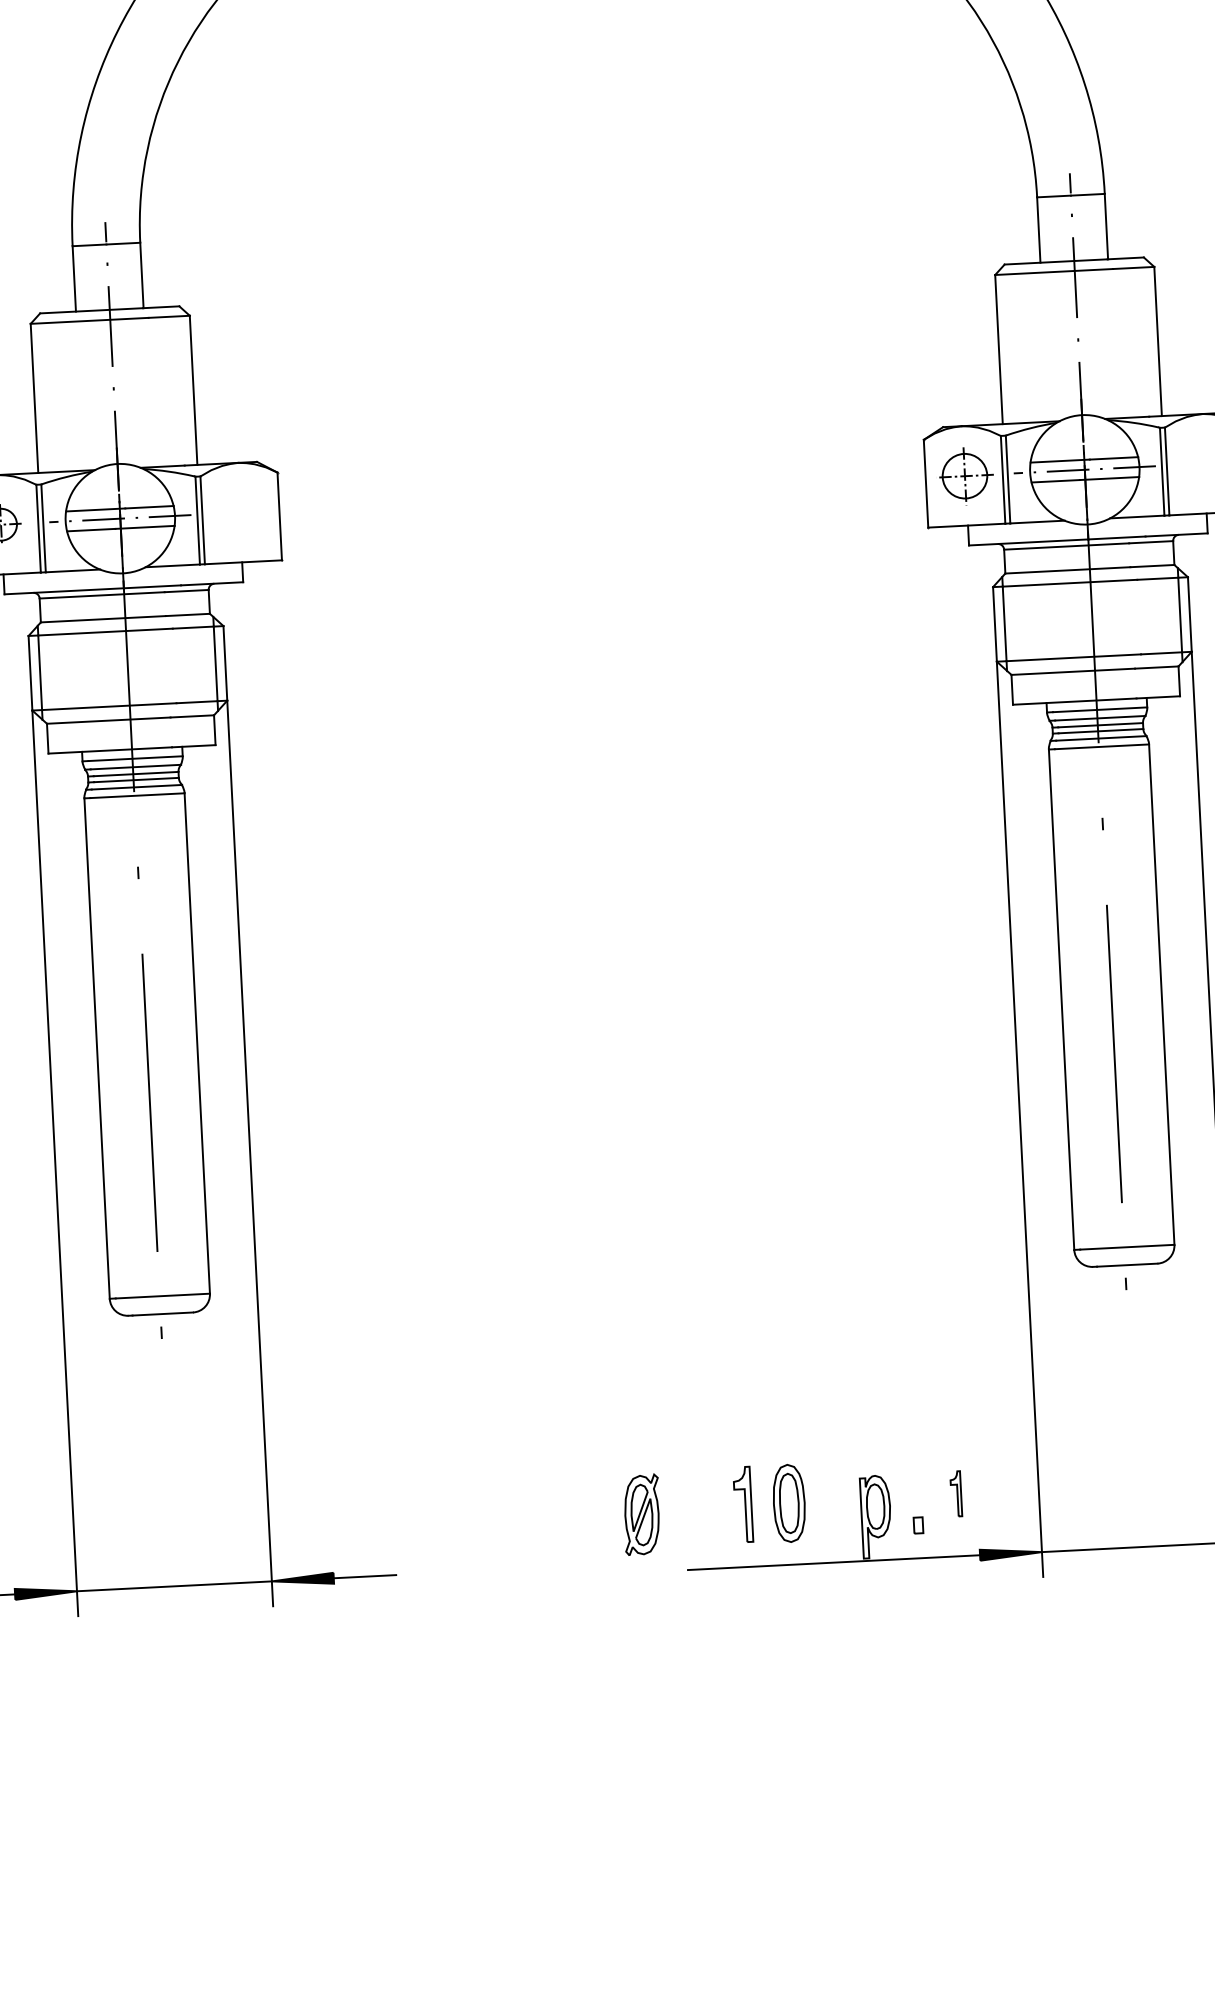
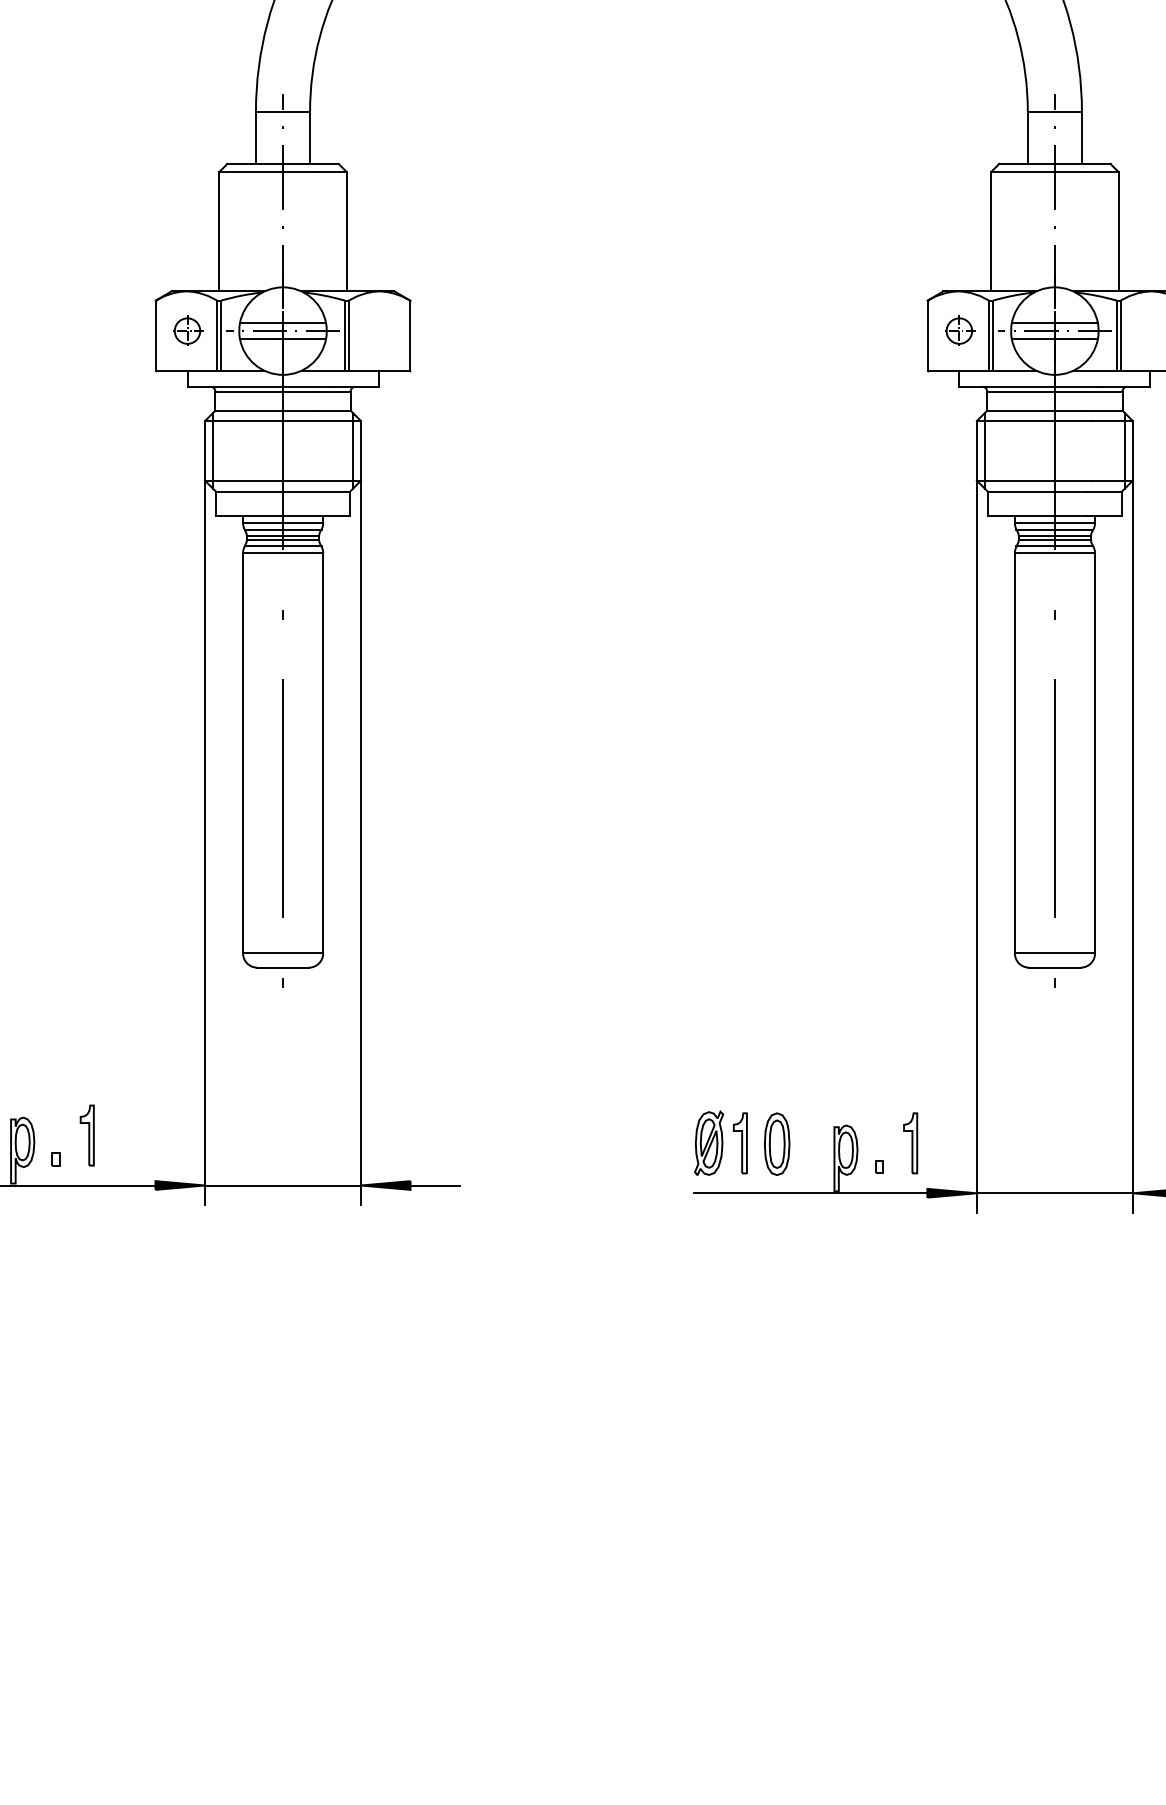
part: (966, 475) -> (960, 330), size x0.71
part: (955, 1494) -> (910, 1143), size x1.67
part: (642, 1513) -> (709, 1142), moved

